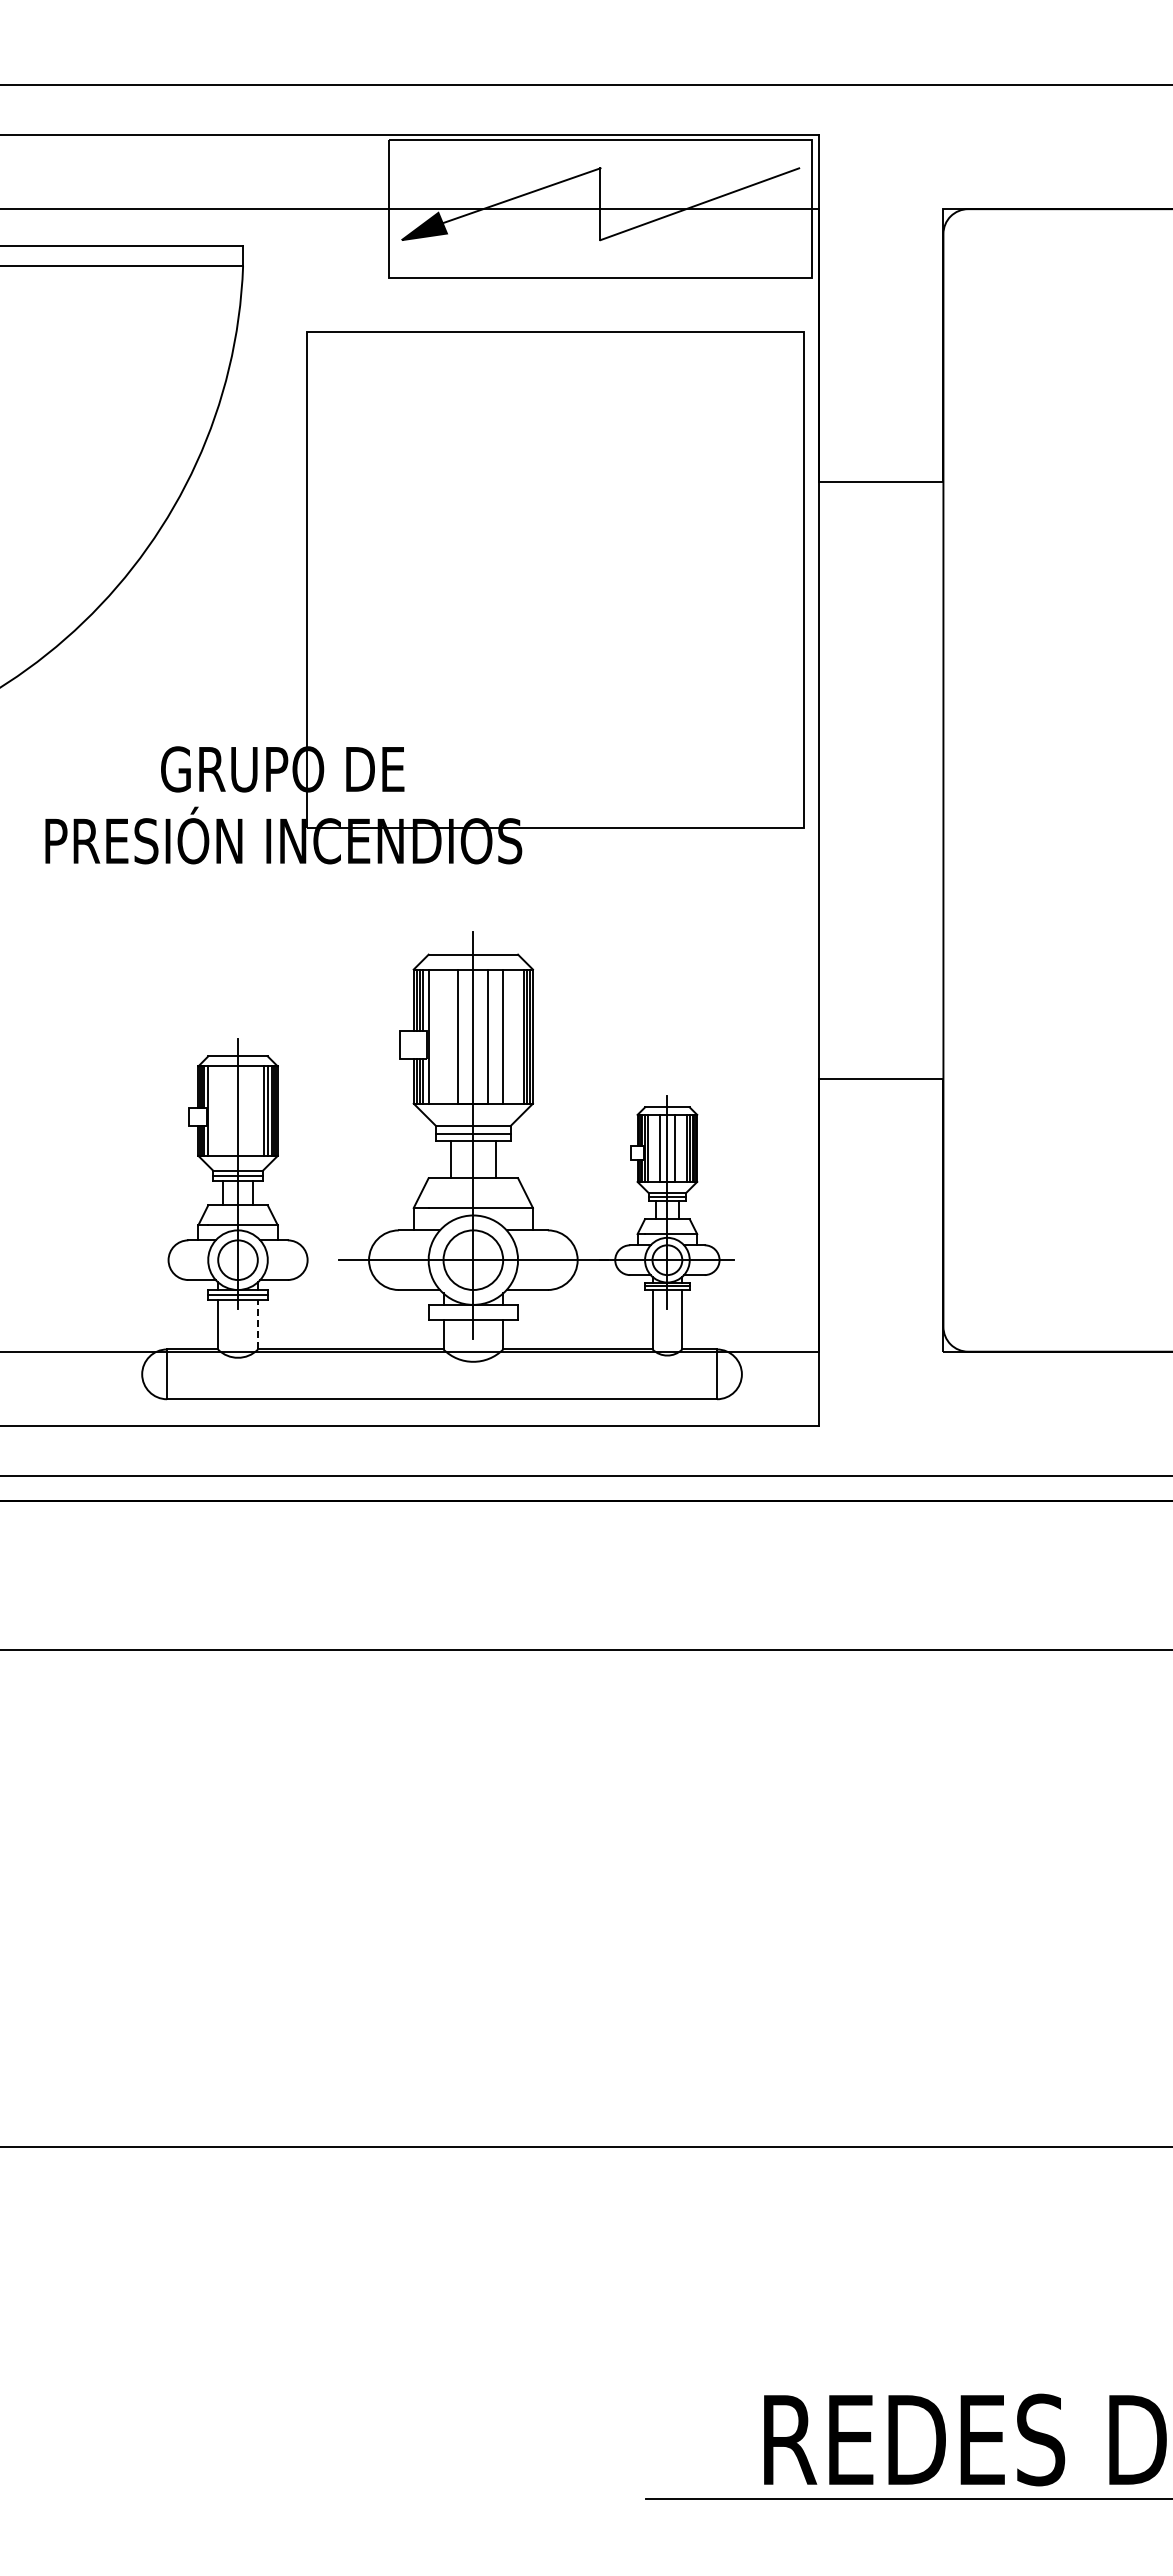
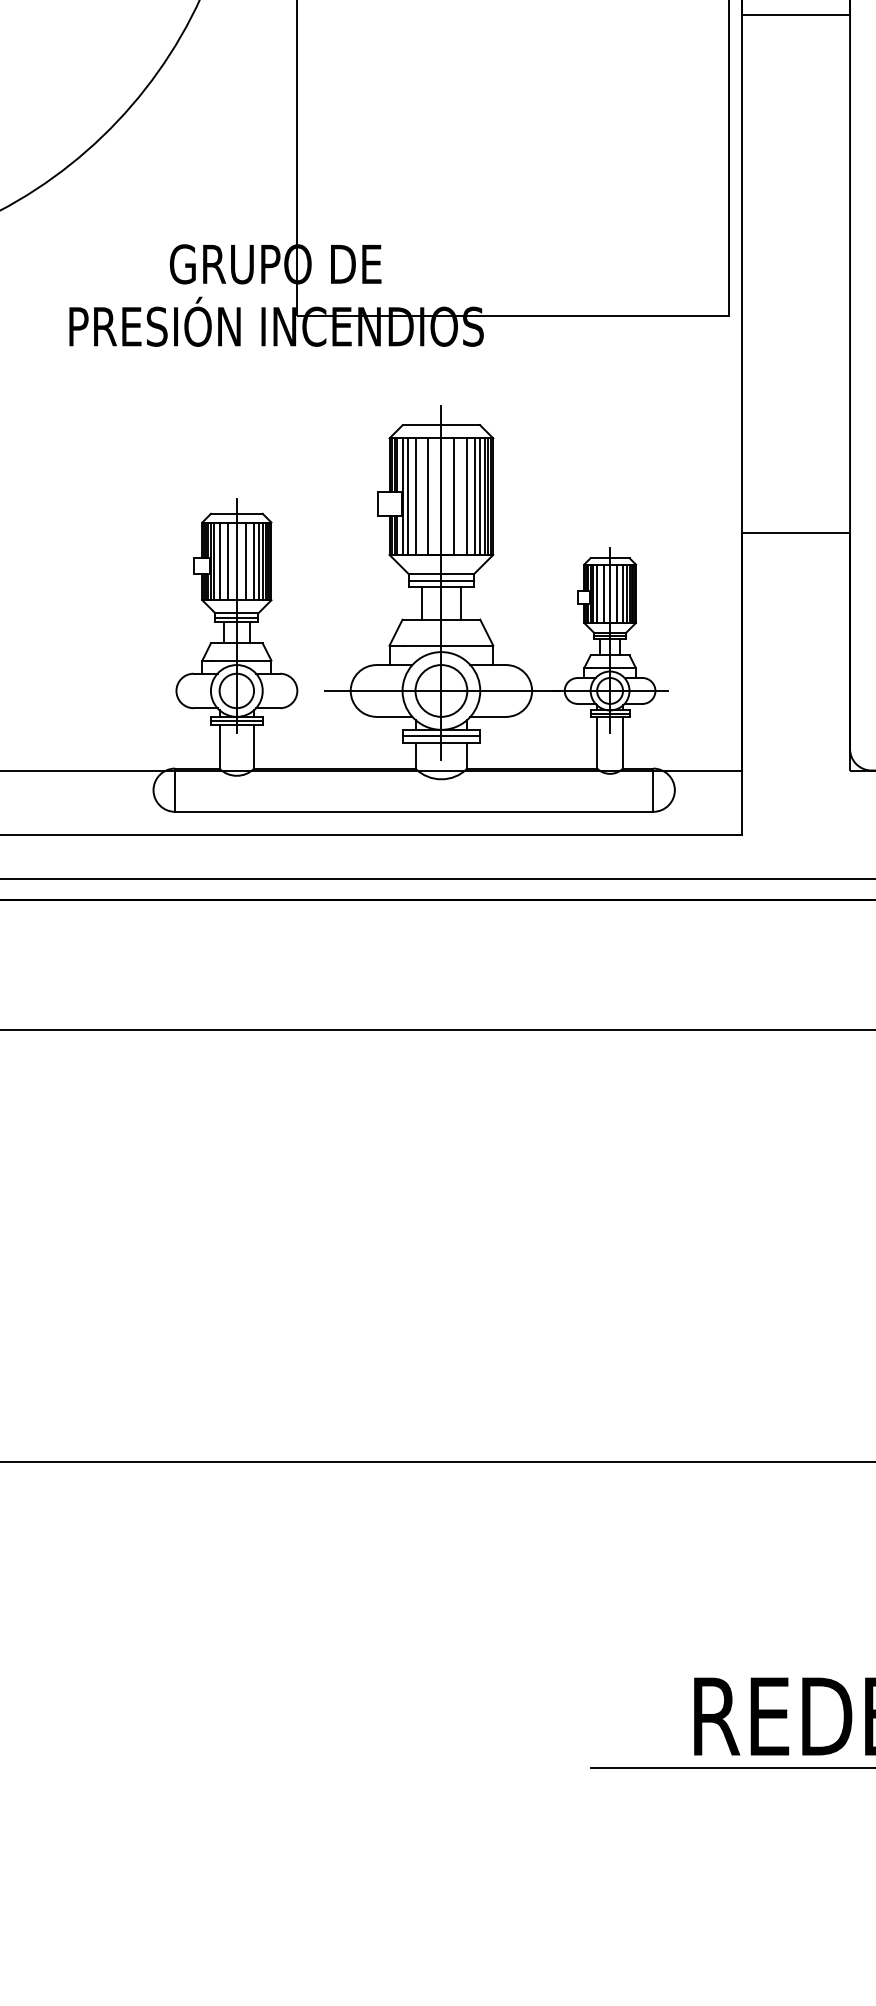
line: (434, 1036) -> (407, 496), added
line: (443, 1036) -> (415, 496), added
line: (512, 1036) -> (475, 496), added
line: (518, 1036) -> (480, 496), added
line: (212, 1110) -> (214, 560), added
line: (218, 1110) -> (219, 560), added
line: (228, 1110) -> (228, 560), added
line: (248, 1110) -> (245, 560), added
line: (258, 1110) -> (254, 560), added
line: (652, 1147) -> (597, 593), added
line: (682, 1147) -> (623, 593), added
line: (473, 1312) -> (441, 736), added
line: (258, 1324) -> (254, 746), dashed -> solid

